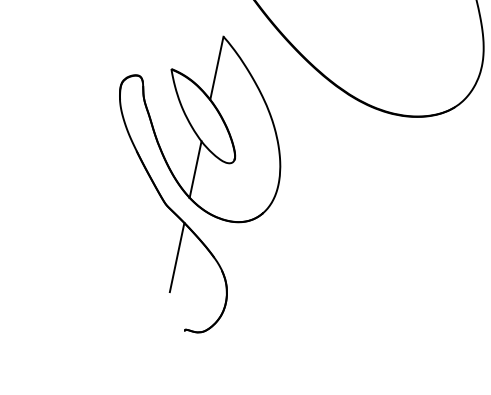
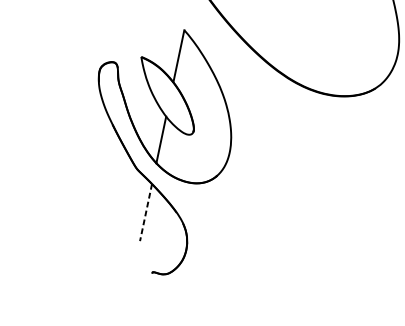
line: (177, 258) -> (146, 213), solid -> dashed

